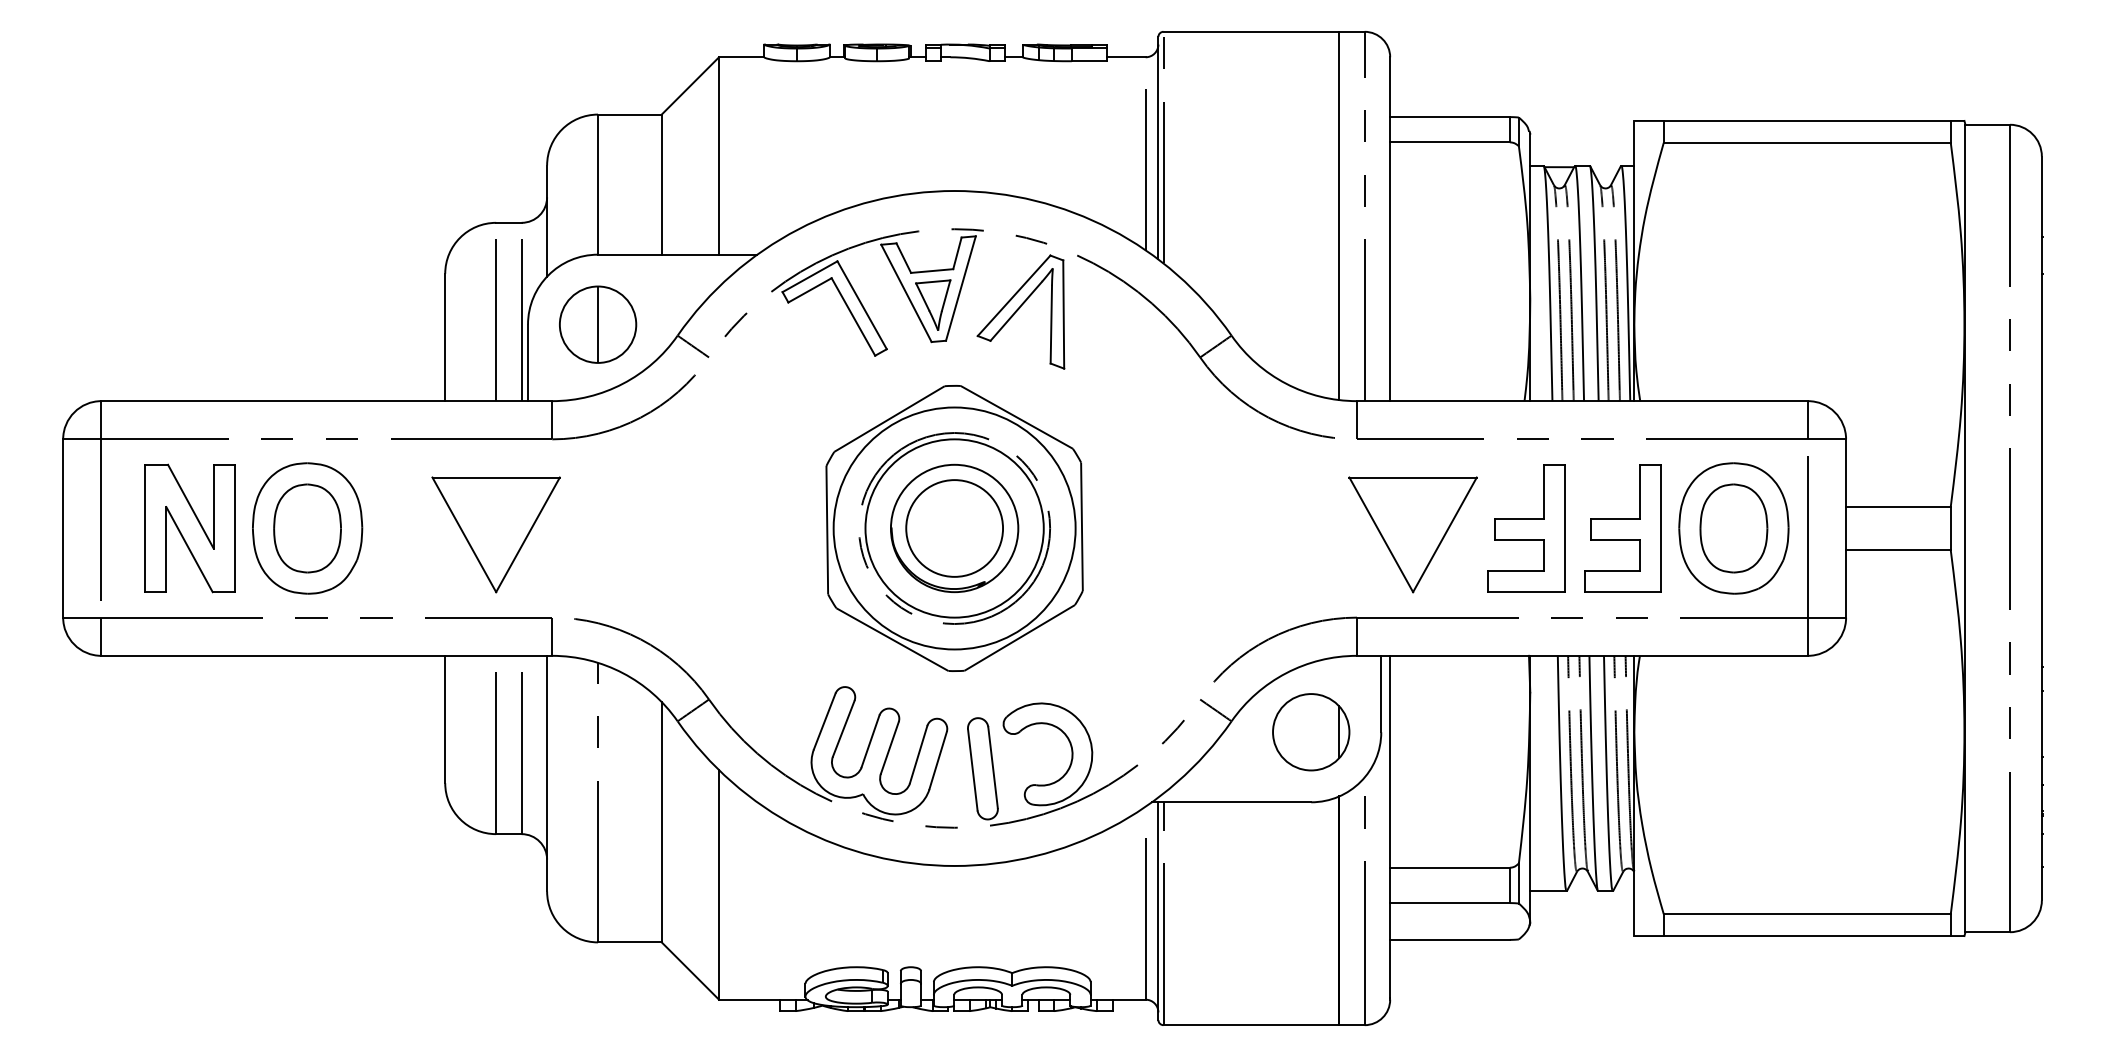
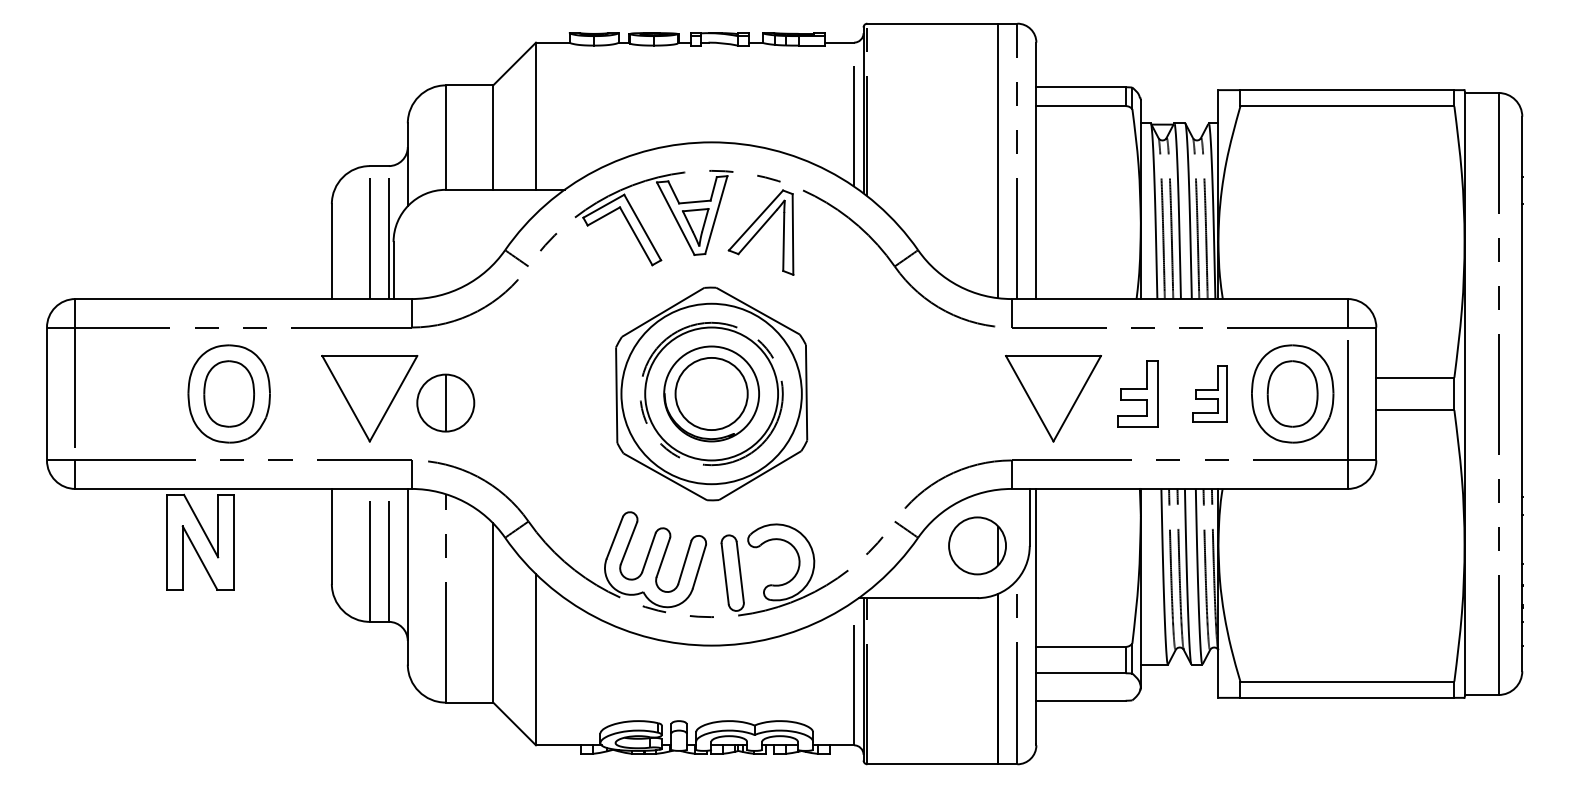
part: (598, 324) -> (446, 402), moved
part: (189, 528) -> (200, 542), moved
part: (1526, 528) -> (1138, 394), size x0.7
part: (1622, 528) -> (1209, 394), size x0.6

